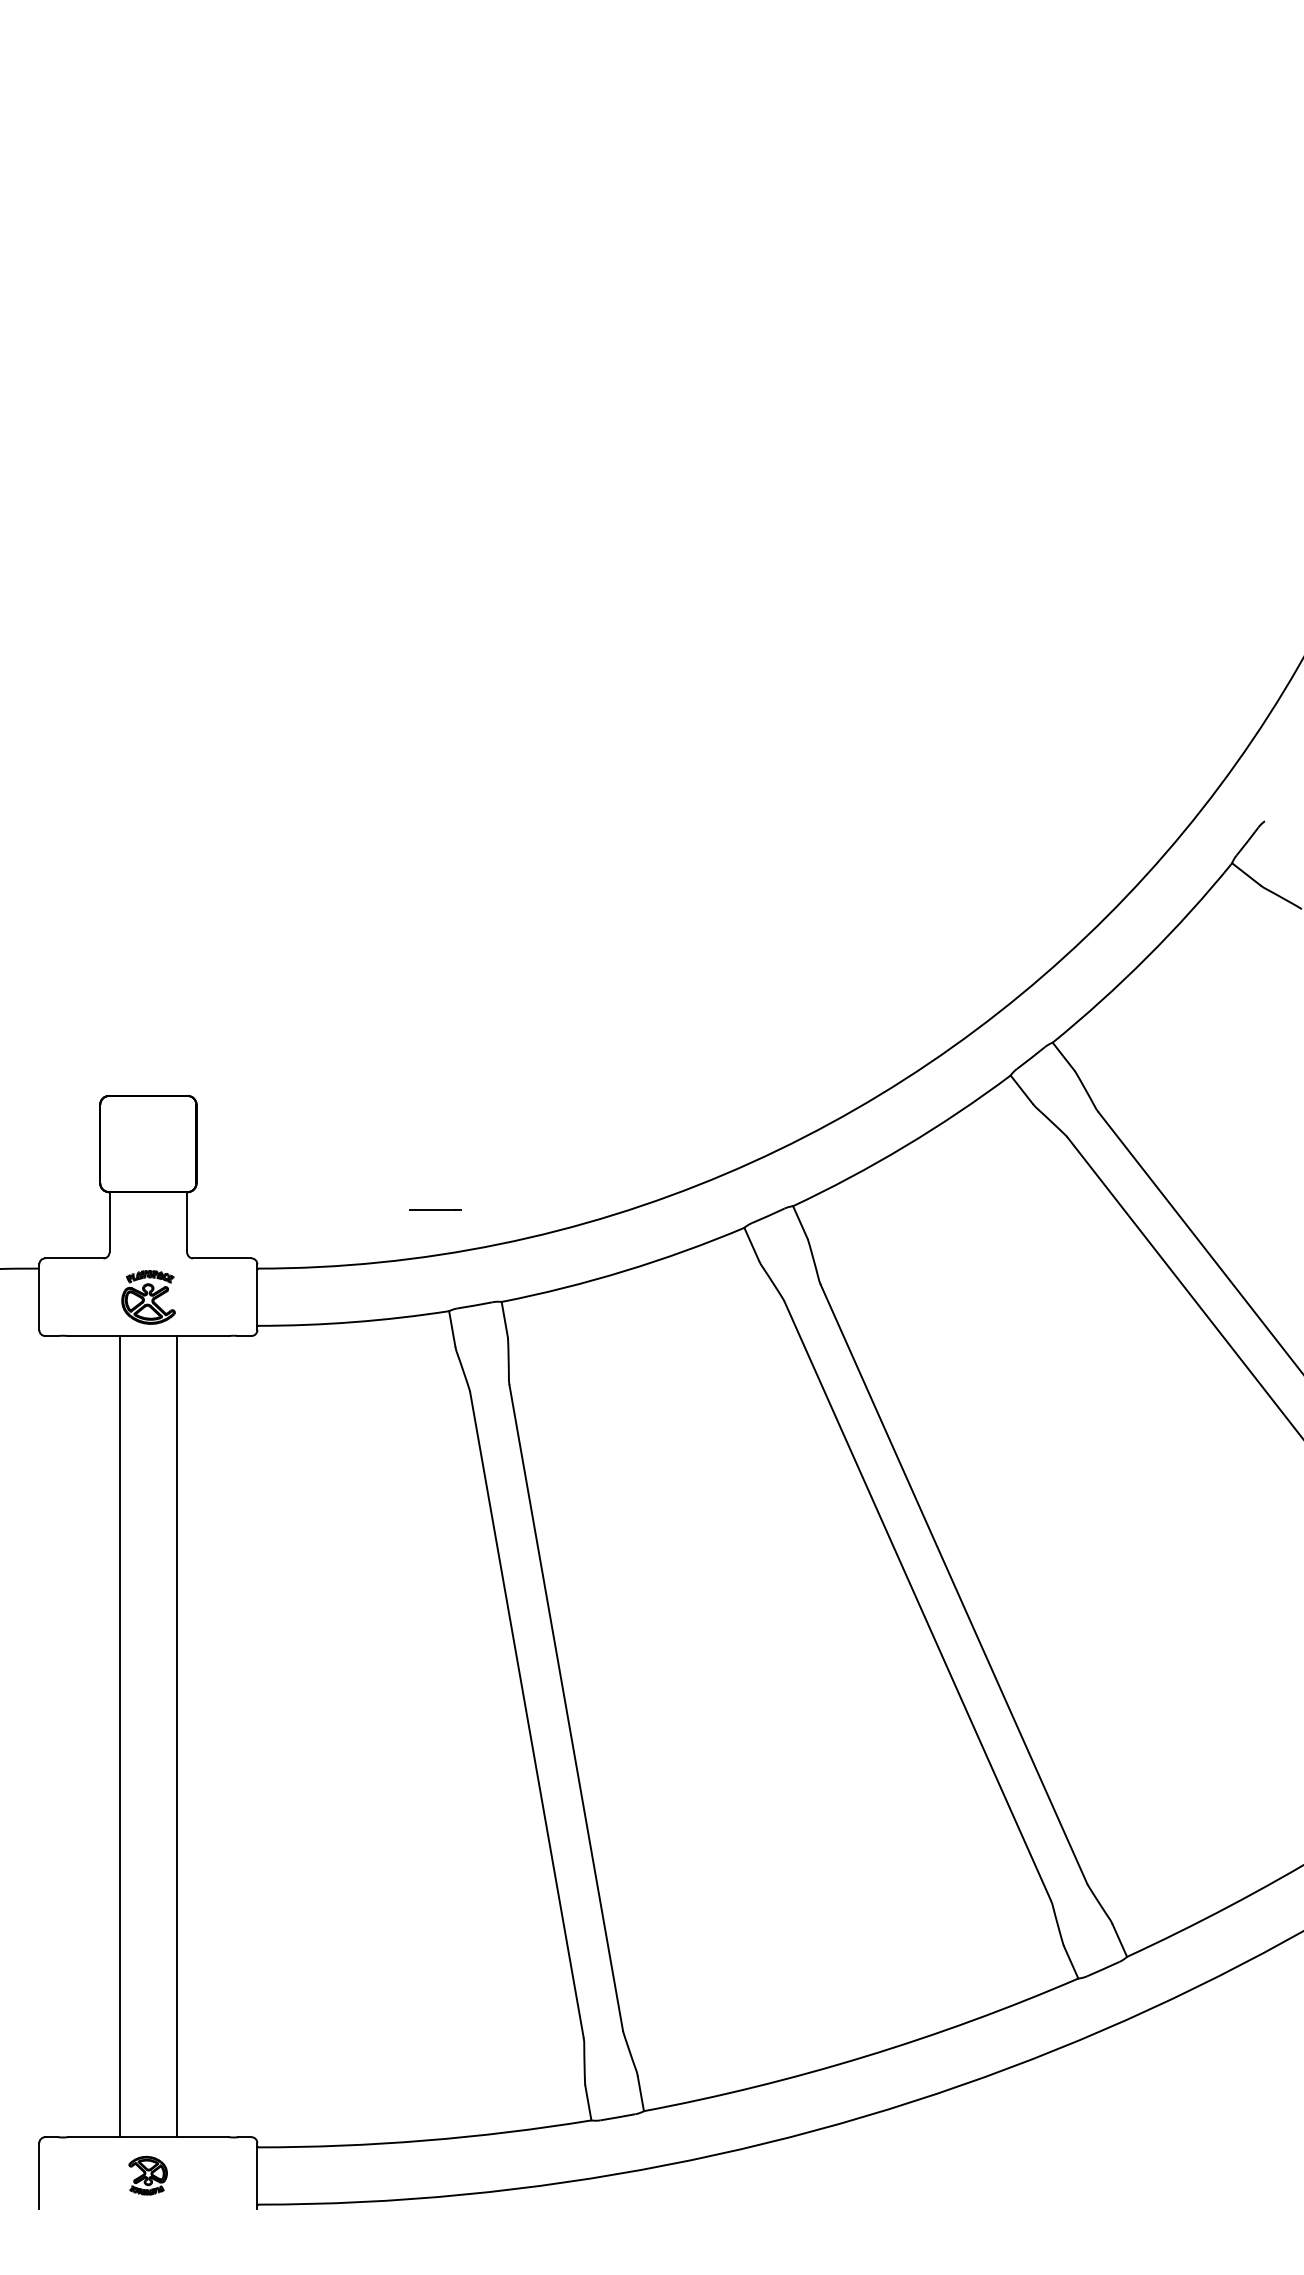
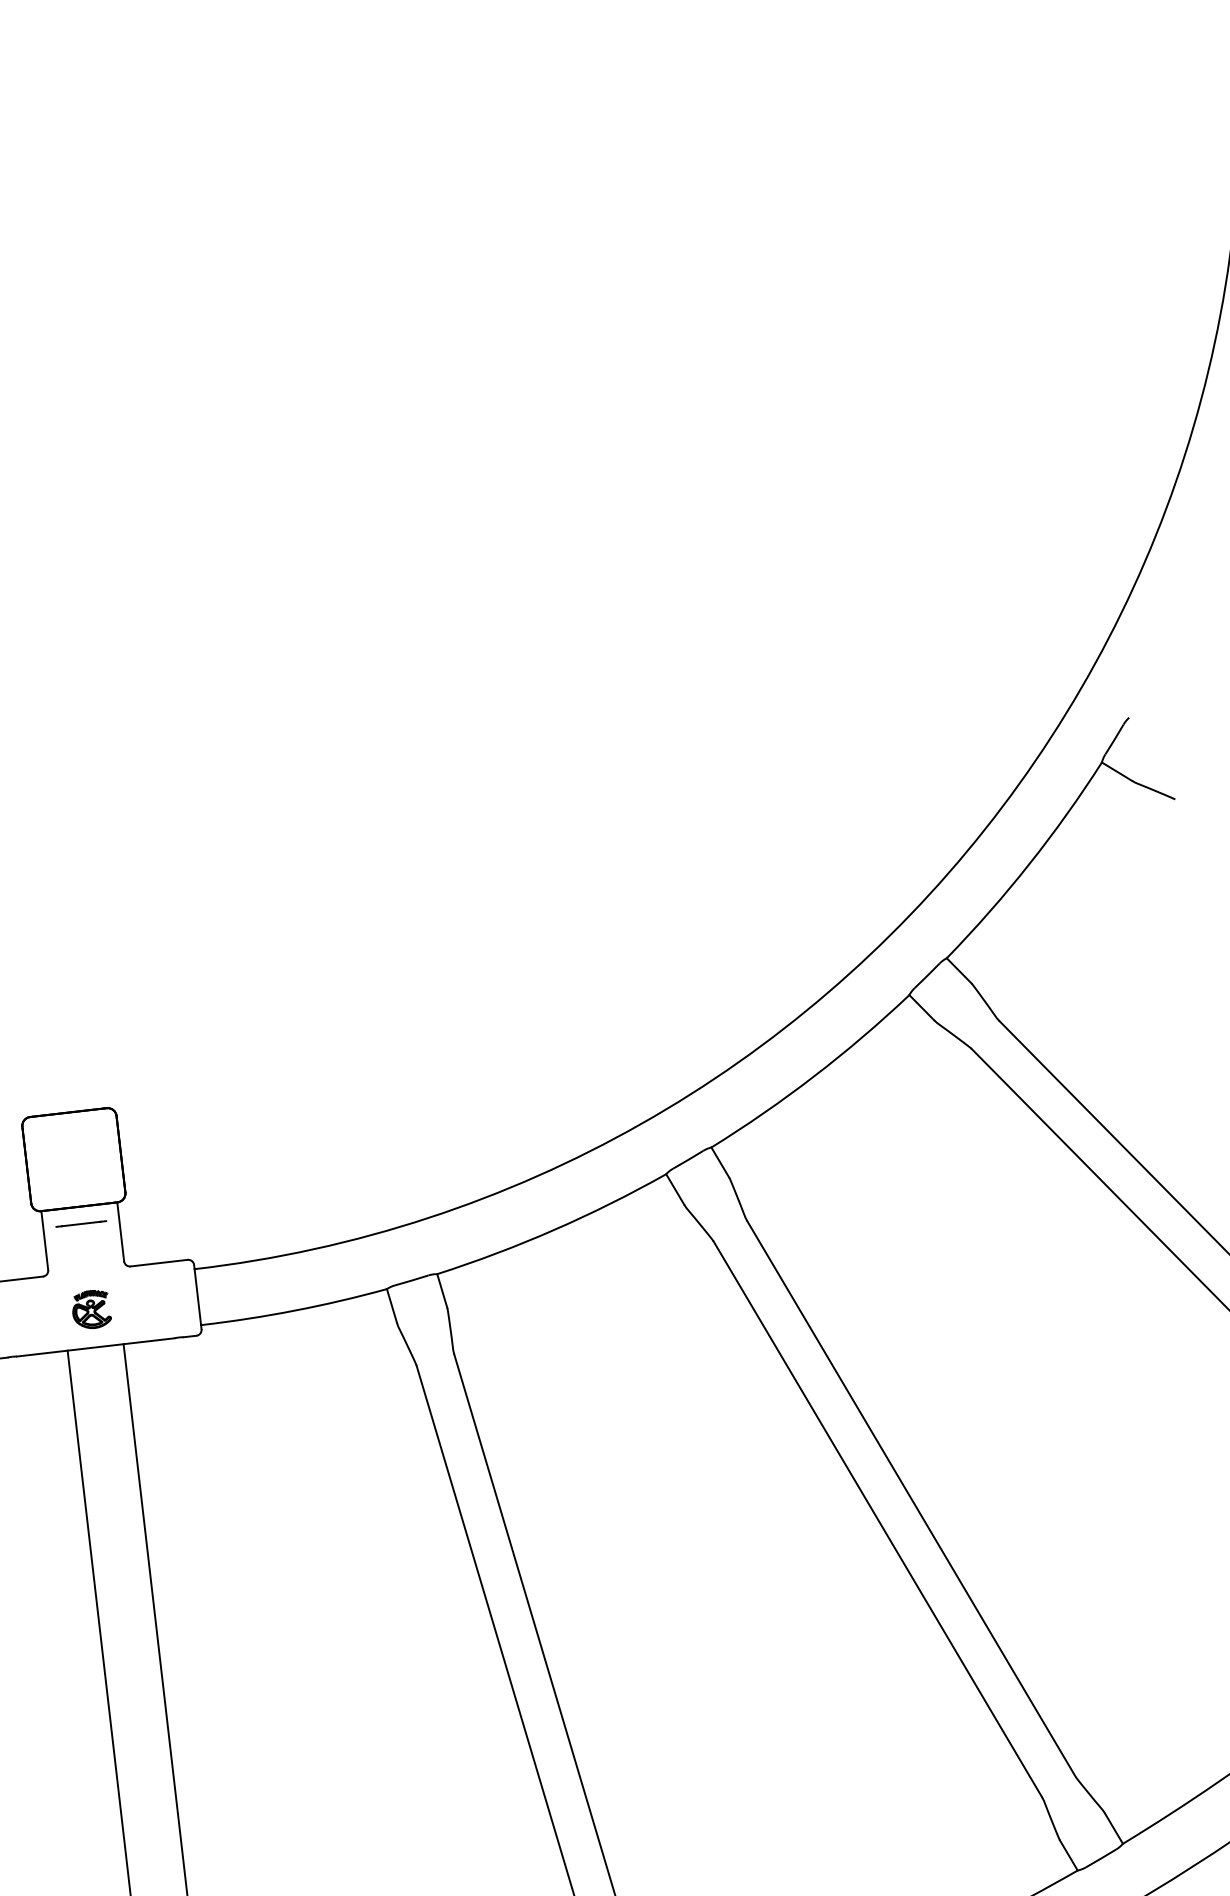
line: (435, 1209) -> (81, 1223), moved
part: (148, 1297) -> (91, 1309), size x0.71

